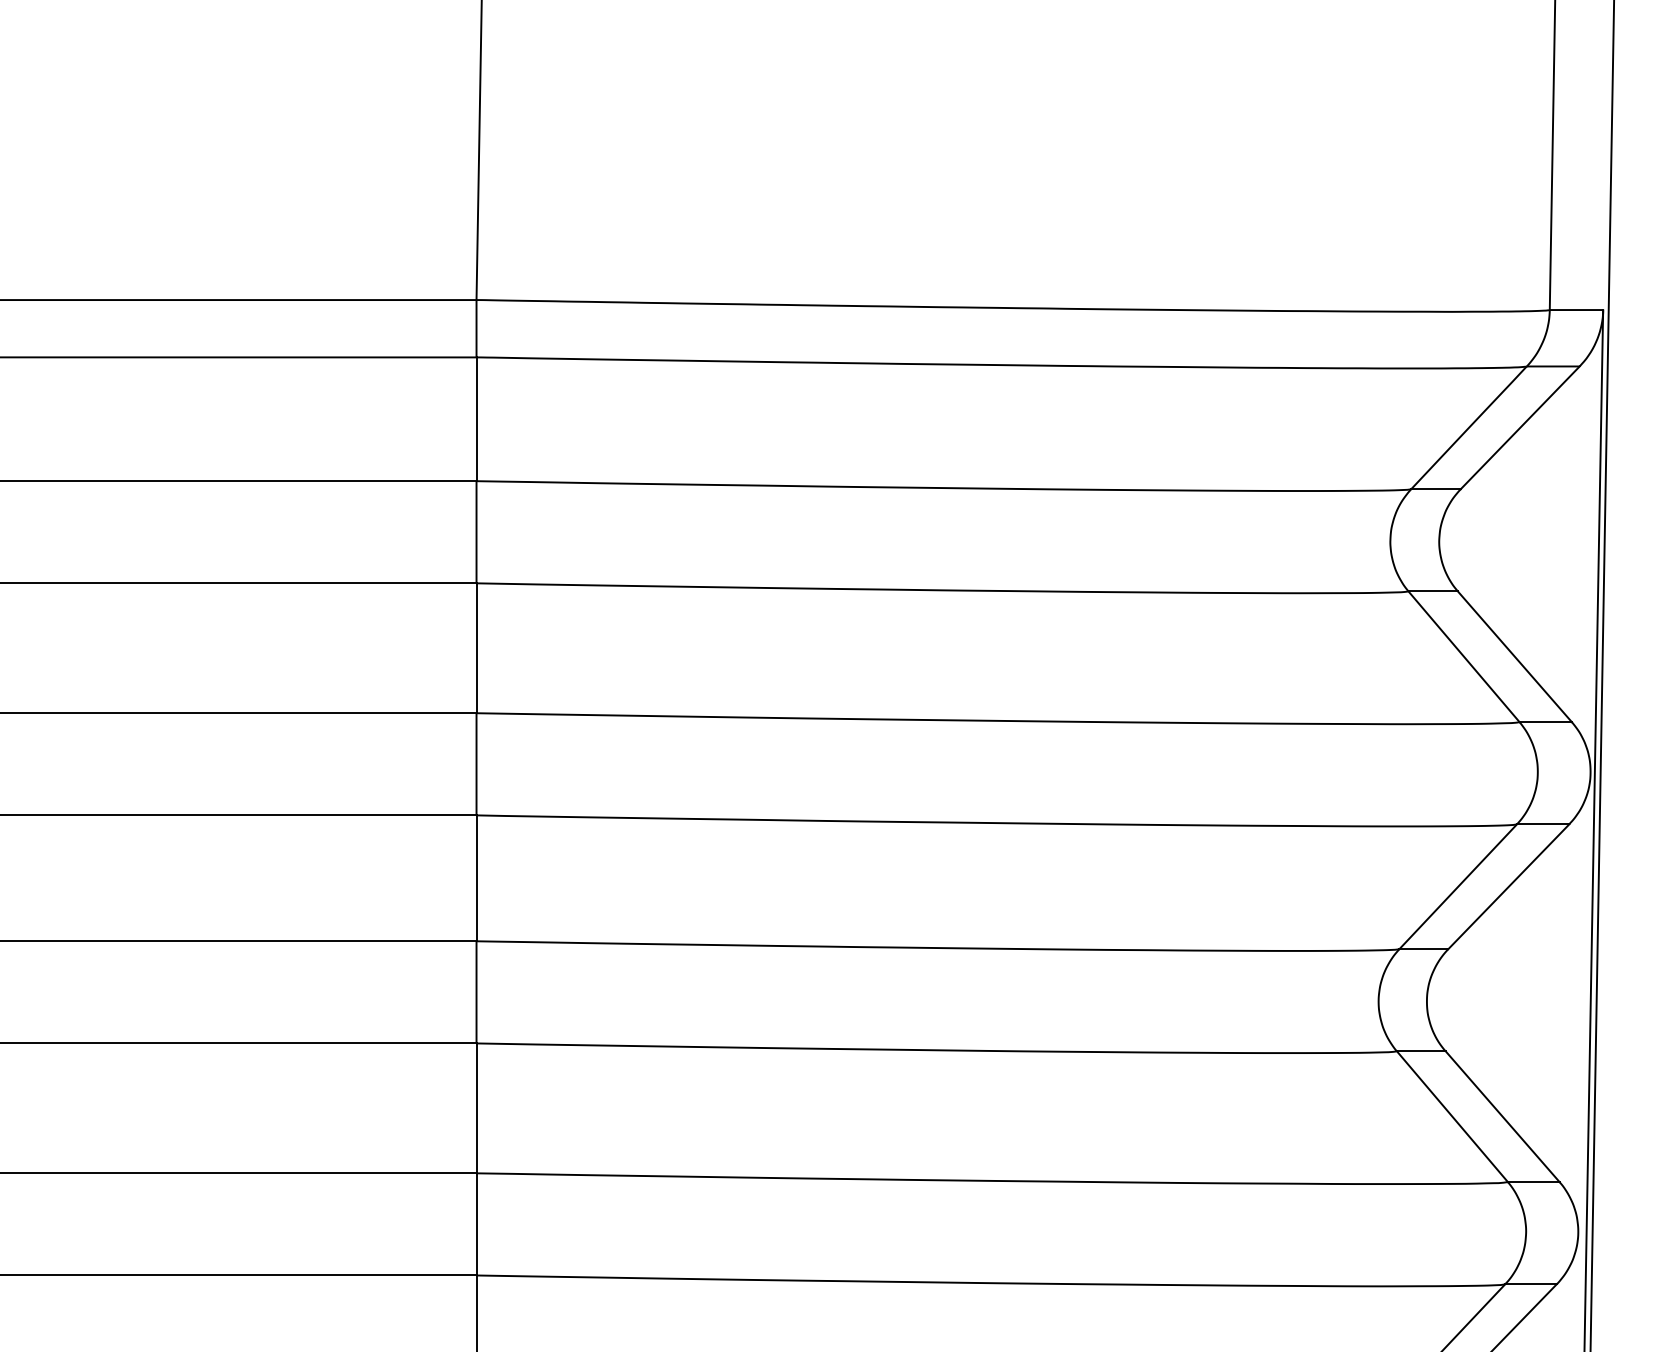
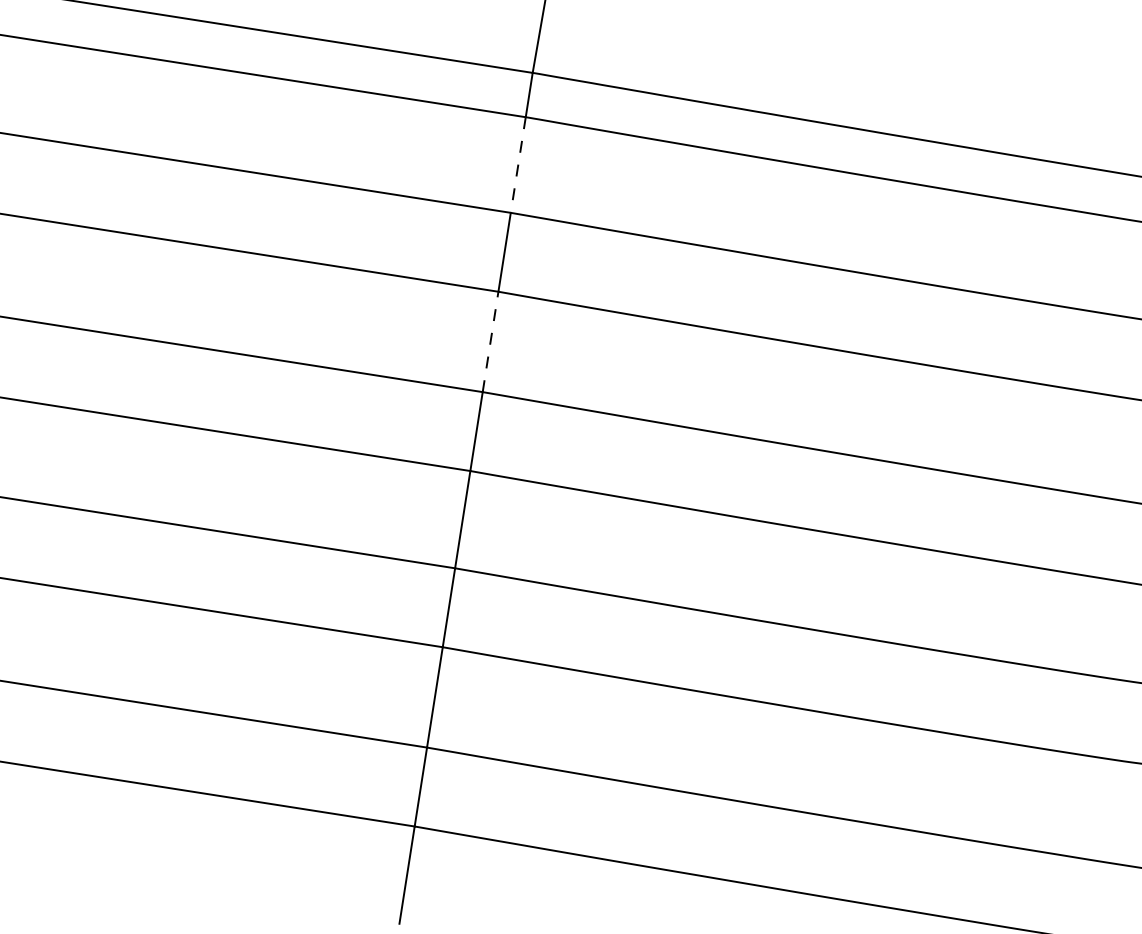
line: (476, 419) -> (518, 165), solid -> dashed
line: (476, 648) -> (490, 342), solid -> dashed

